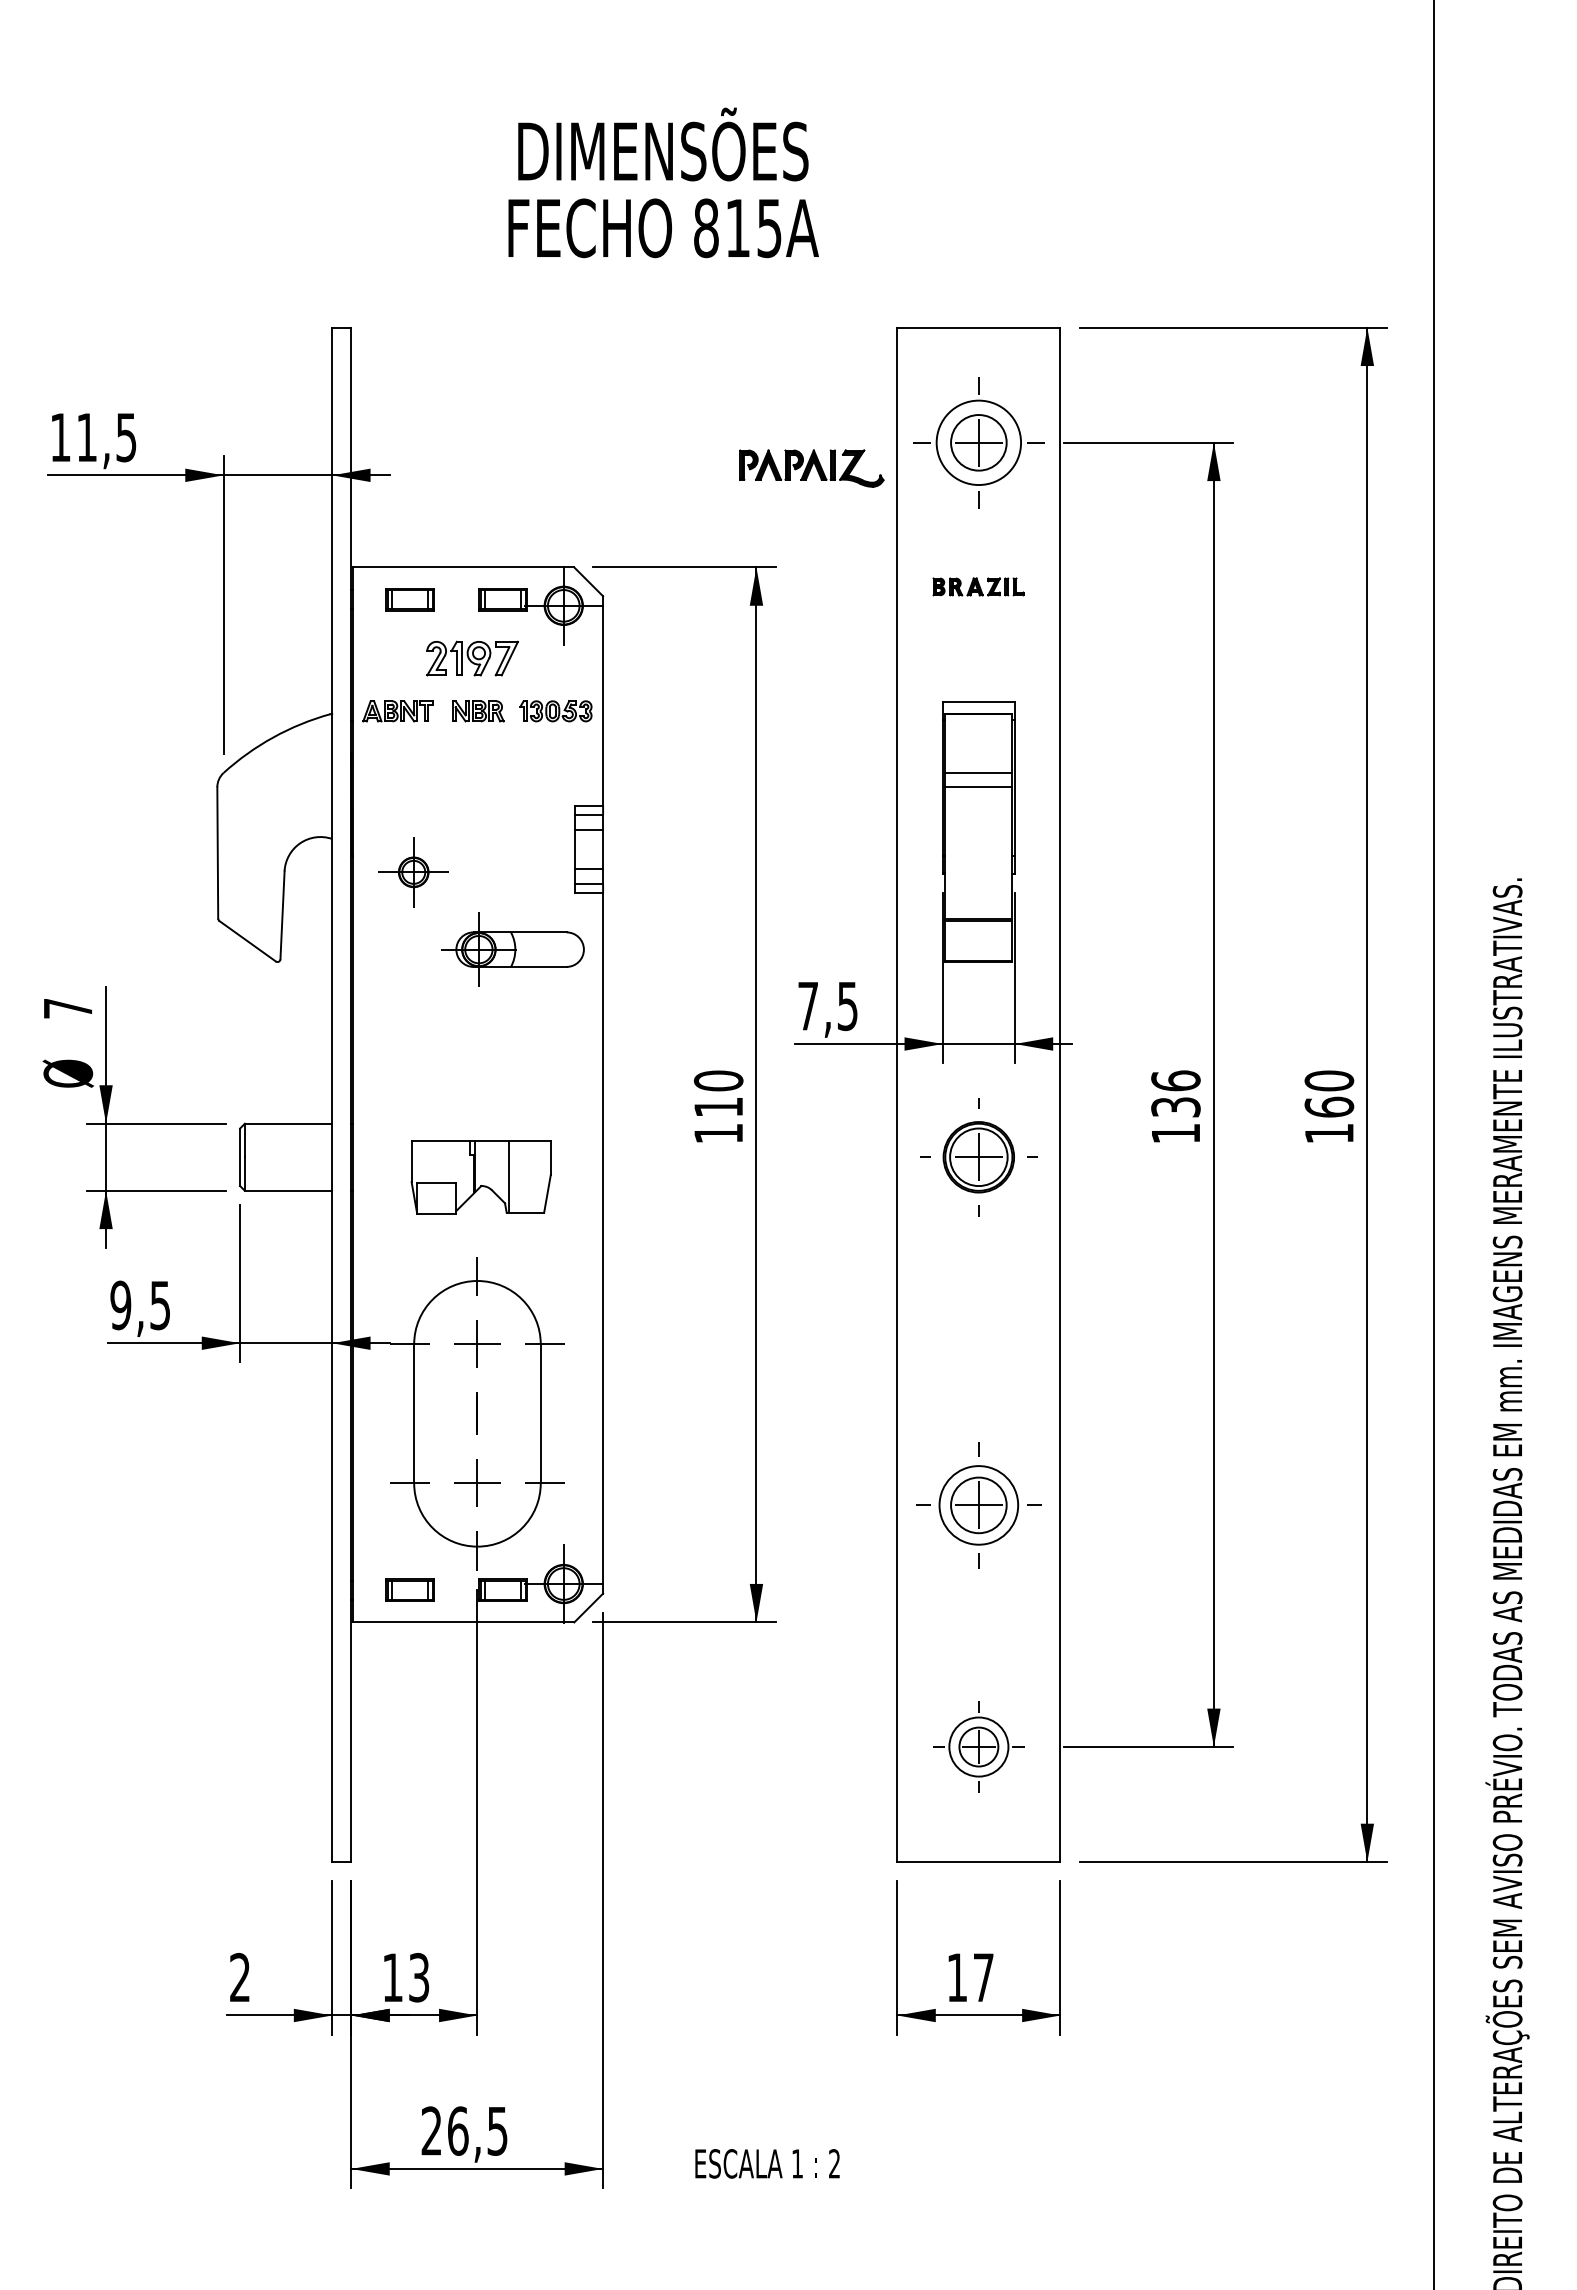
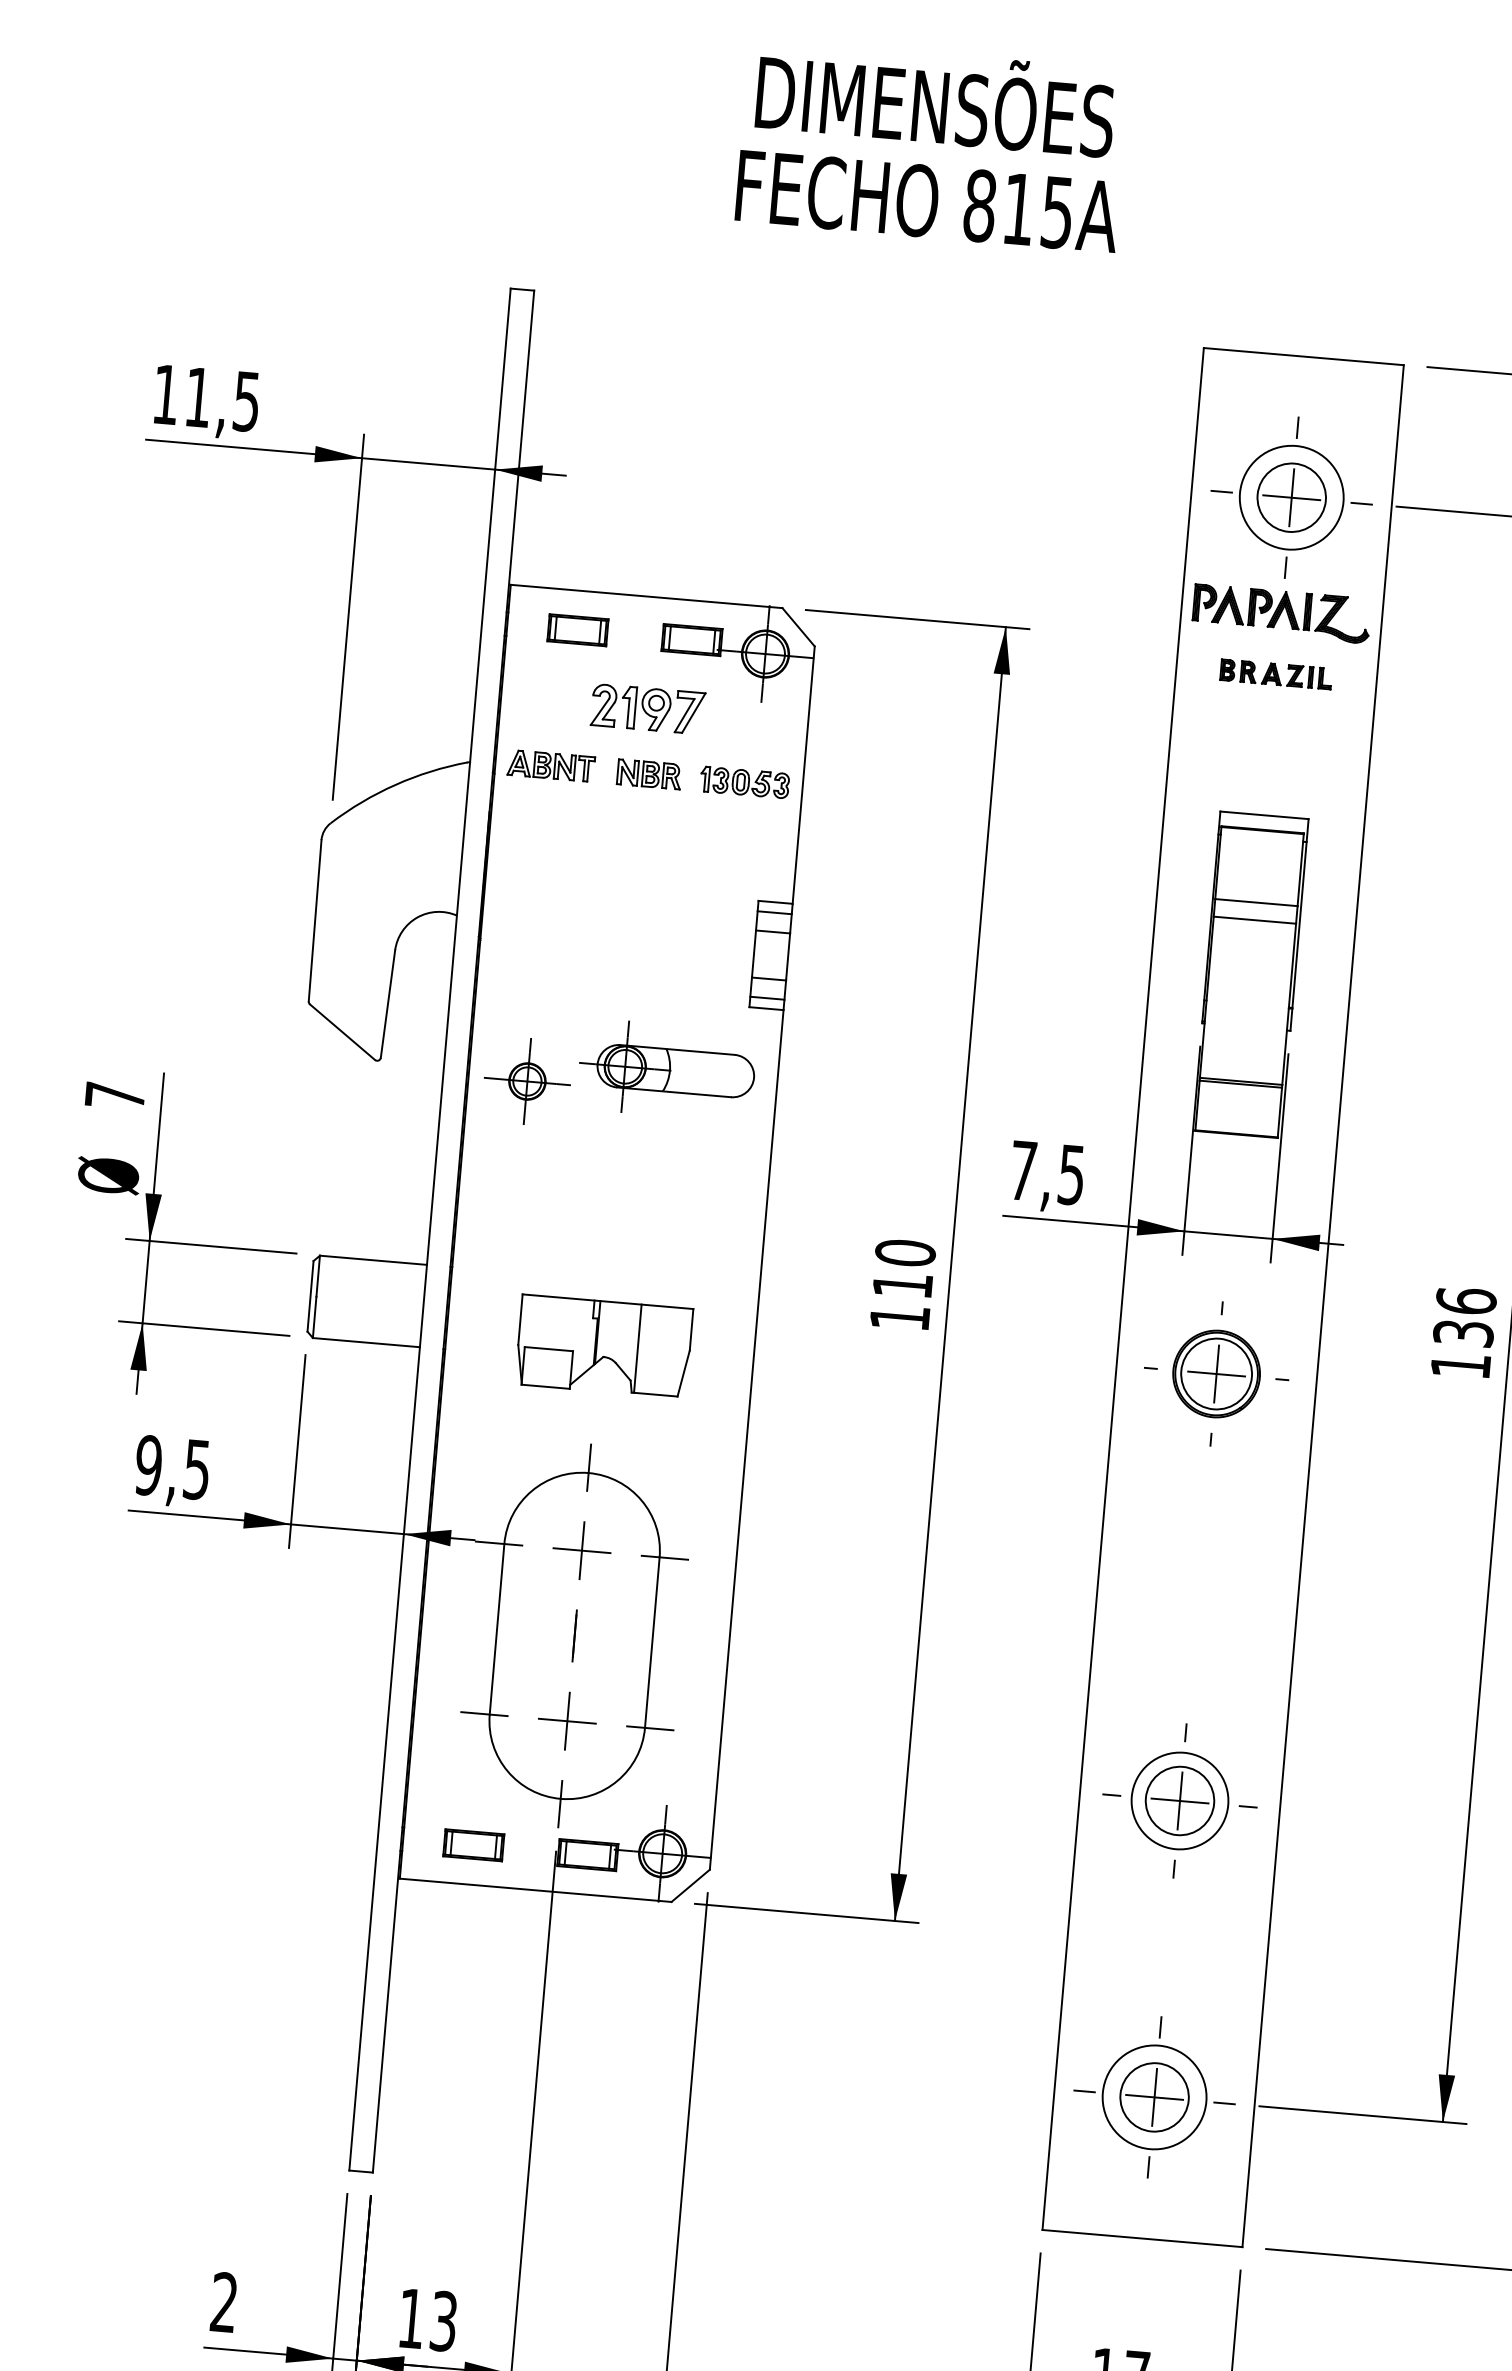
part: (811, 468) -> (1281, 613), moved
part: (413, 872) -> (527, 1081), moved
part: (978, 1746) -> (1154, 2096), size x1.43

